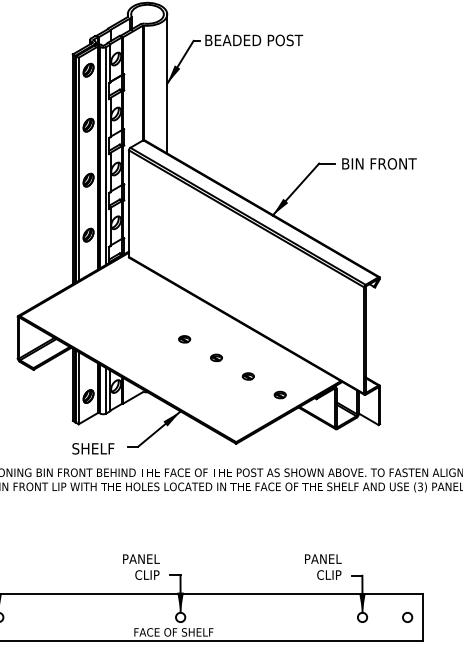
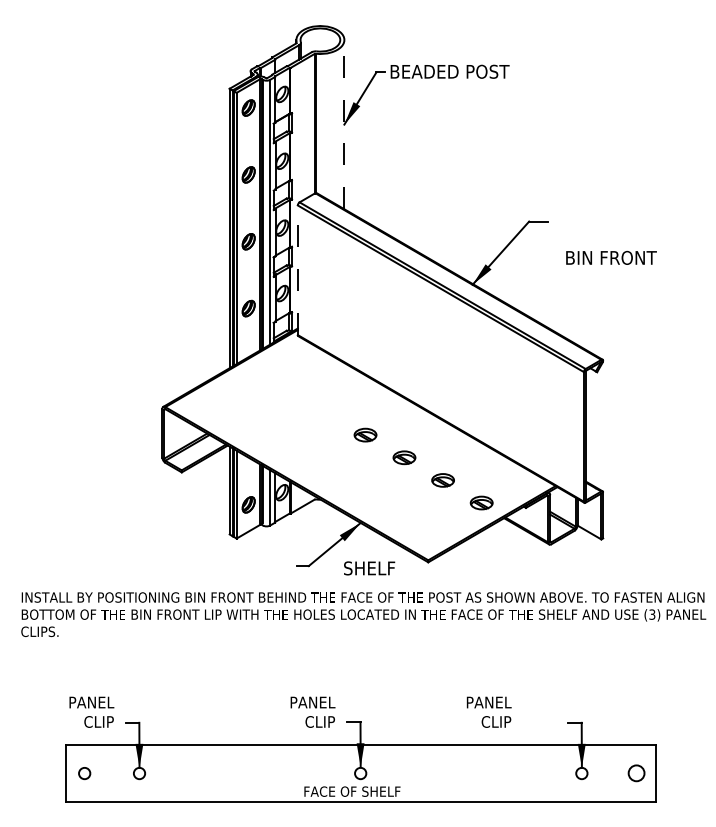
line: (167, 83) -> (344, 124), solid -> dashed
text: (379, 163) -> (611, 257), moved
line: (128, 203) -> (297, 270), solid -> dashed
part: (184, 339) -> (365, 435), size x1.6
part: (215, 357) -> (403, 457), size x1.6
part: (247, 376) -> (442, 480), size x1.6
part: (279, 394) -> (481, 502), size x1.6
text: (93, 448) -> (369, 568), moved
text: (322, 566) -> (488, 711), moved
circle: (407, 617) -> (636, 773), size x1.4

